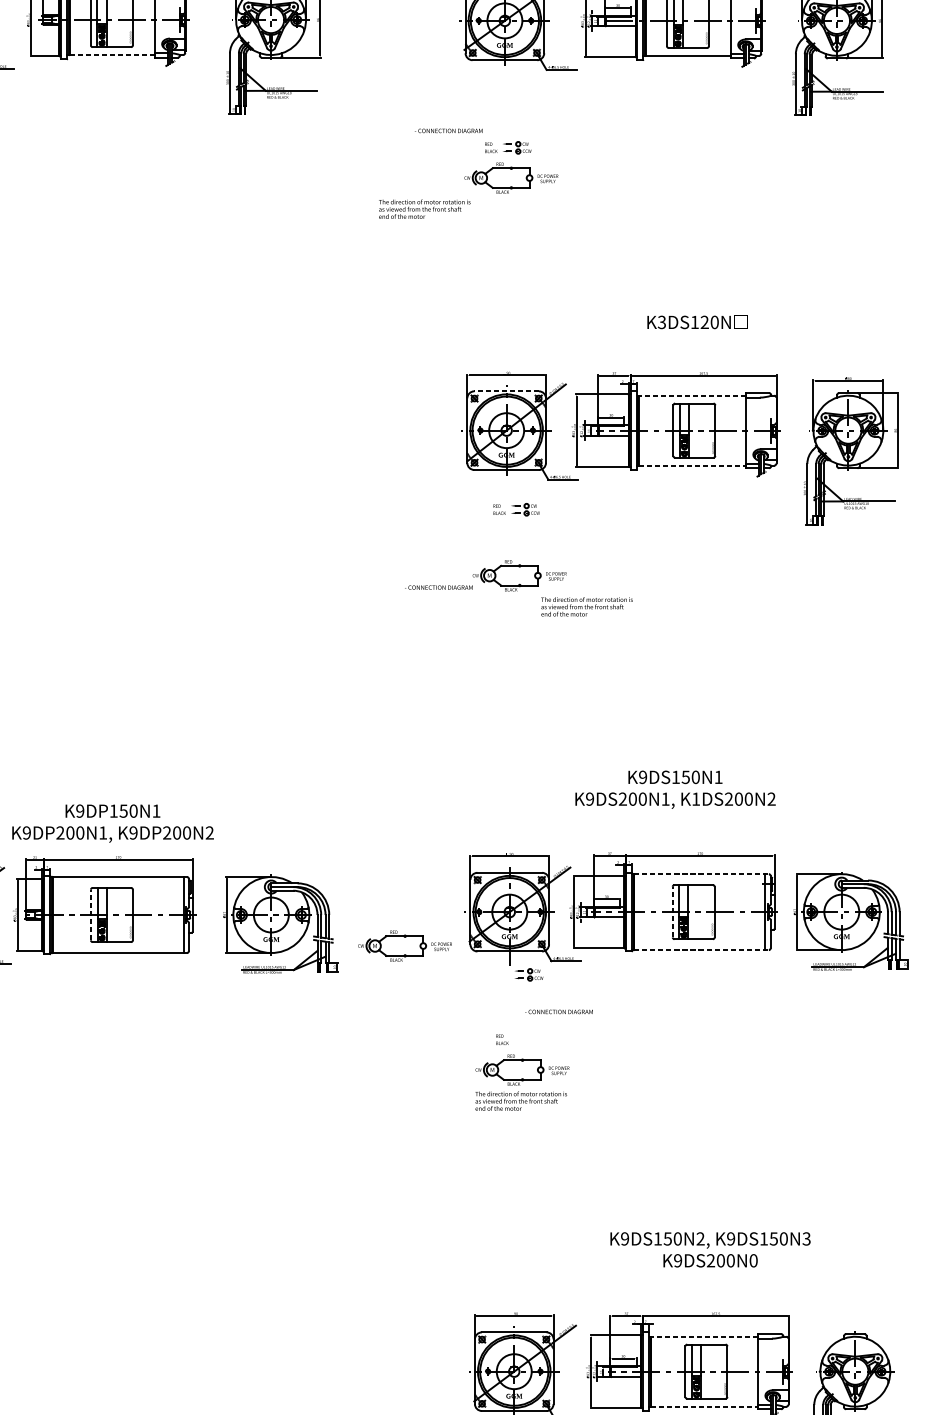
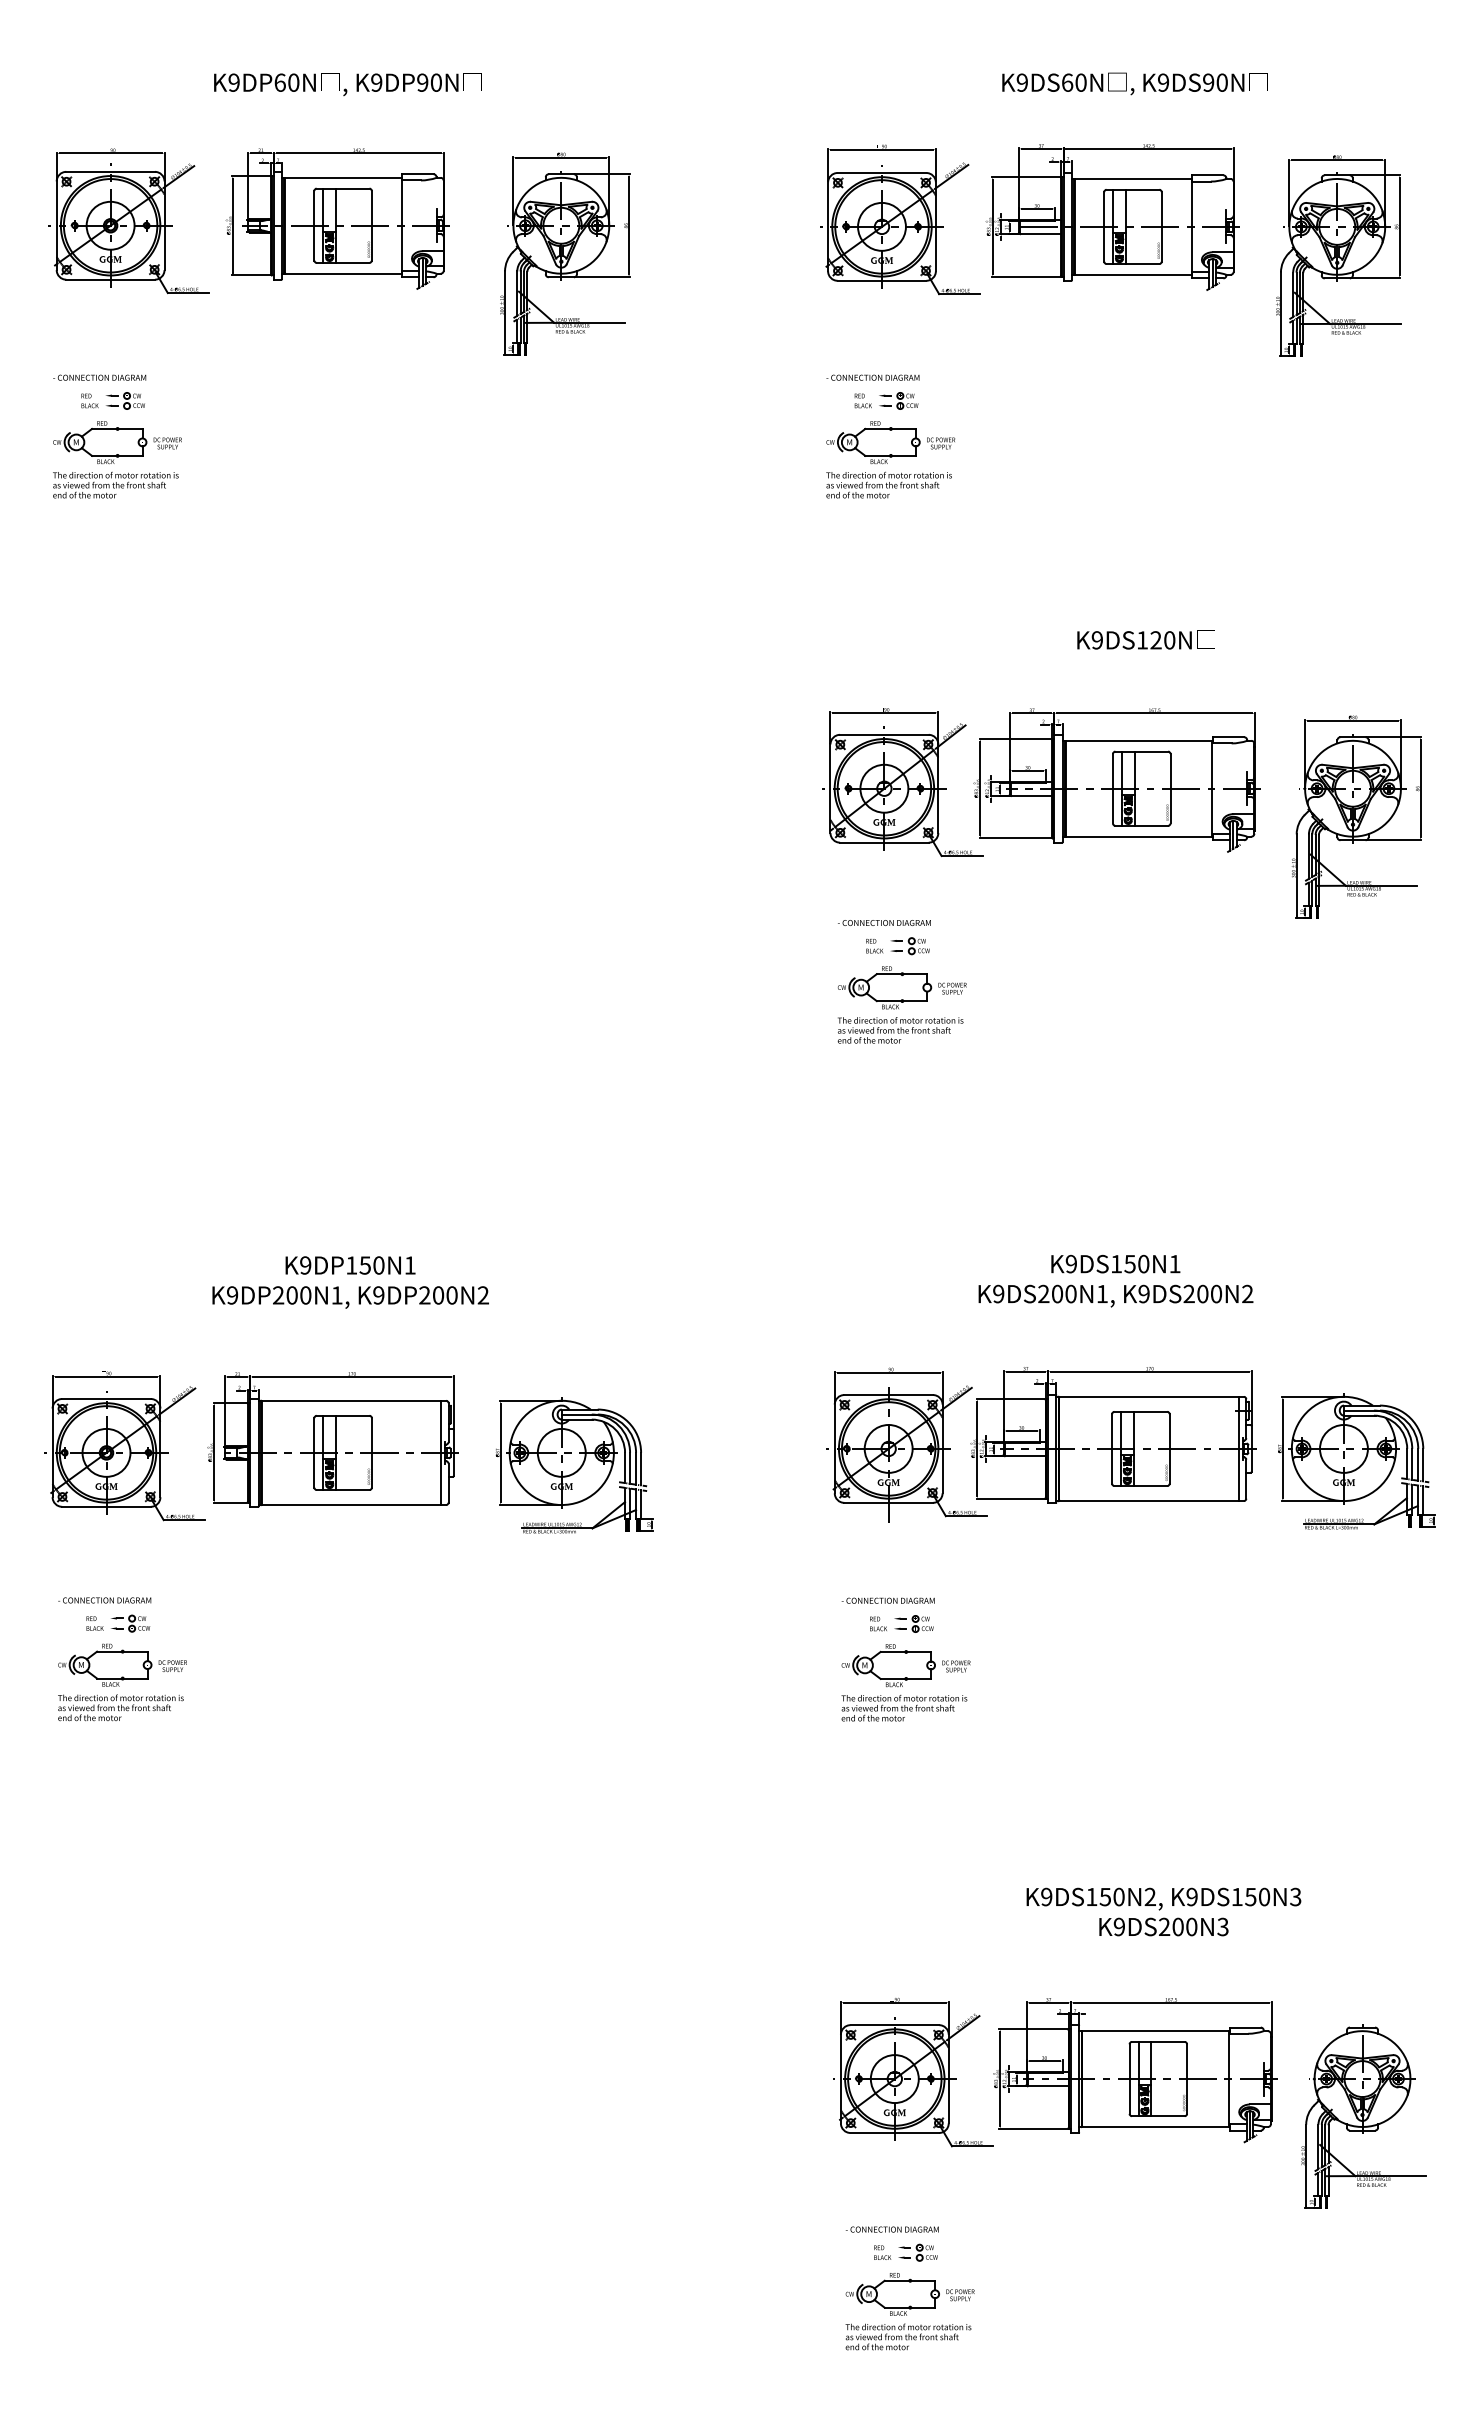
line: (112, 54) -> (343, 273), dashed -> solid
text: (448, 130) -> (872, 377), moved
text: (424, 208) -> (888, 484), moved
text: (661, 322) -> (1096, 640), K3DS120N -> K9DS120N
line: (506, 391) -> (883, 734), dashed -> solid
line: (691, 395) -> (1138, 740), dashed -> solid
line: (692, 465) -> (1139, 836), dashed -> solid
part: (516, 509) -> (897, 946), moved
text: (438, 587) -> (884, 922), moved
text: (586, 606) -> (900, 1030), moved
text: (695, 798) -> (1143, 1293), K1DS200N2 -> K9DS200N2
text: (112, 823) -> (350, 1282), moved
line: (702, 873) -> (1152, 1396), dashed -> solid
line: (673, 911) -> (1112, 1448), dashed -> solid
line: (91, 914) -> (314, 1452), dashed -> solid
part: (404, 946) -> (744, 1495), removed
line: (702, 950) -> (1152, 1501), dashed -> solid
part: (528, 974) -> (913, 1623), moved
text: (558, 1011) -> (887, 1600), moved
text: (753, 1260) -> (1222, 1926), K9DS200N0 -> K9DS200N3
line: (703, 1336) -> (1154, 2031), dashed -> solid
line: (704, 1406) -> (1155, 2126), dashed -> solid

